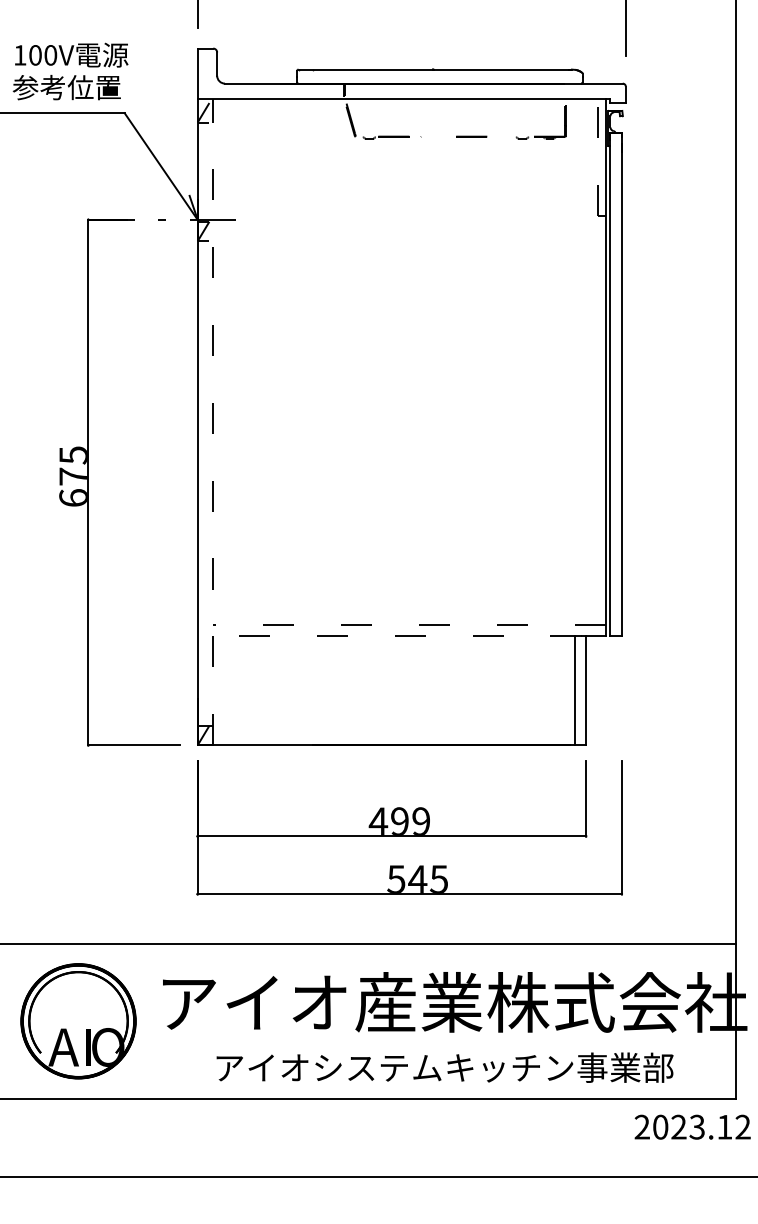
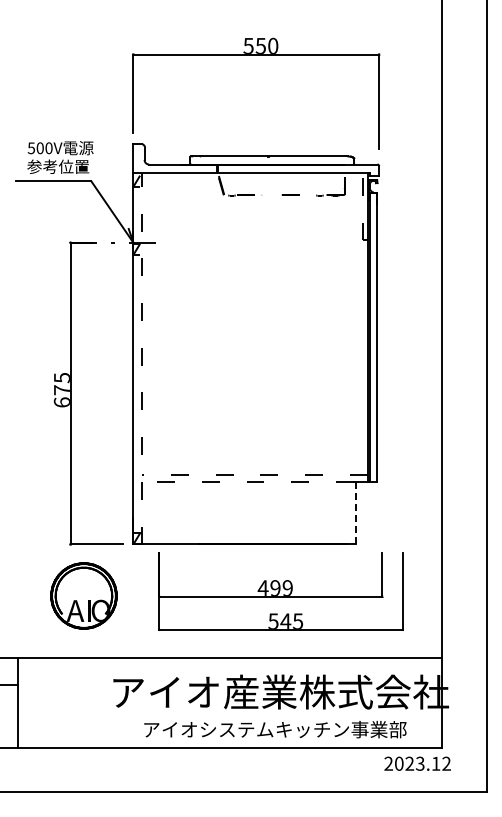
text: (18, 55) -> (30, 148), 100V -> 500V
line: (574, 689) -> (349, 512), removed
line: (586, 689) -> (356, 512), solid -> dashed
part: (408, 827) -> (280, 591), moved
part: (77, 1020) -> (83, 595), moved

